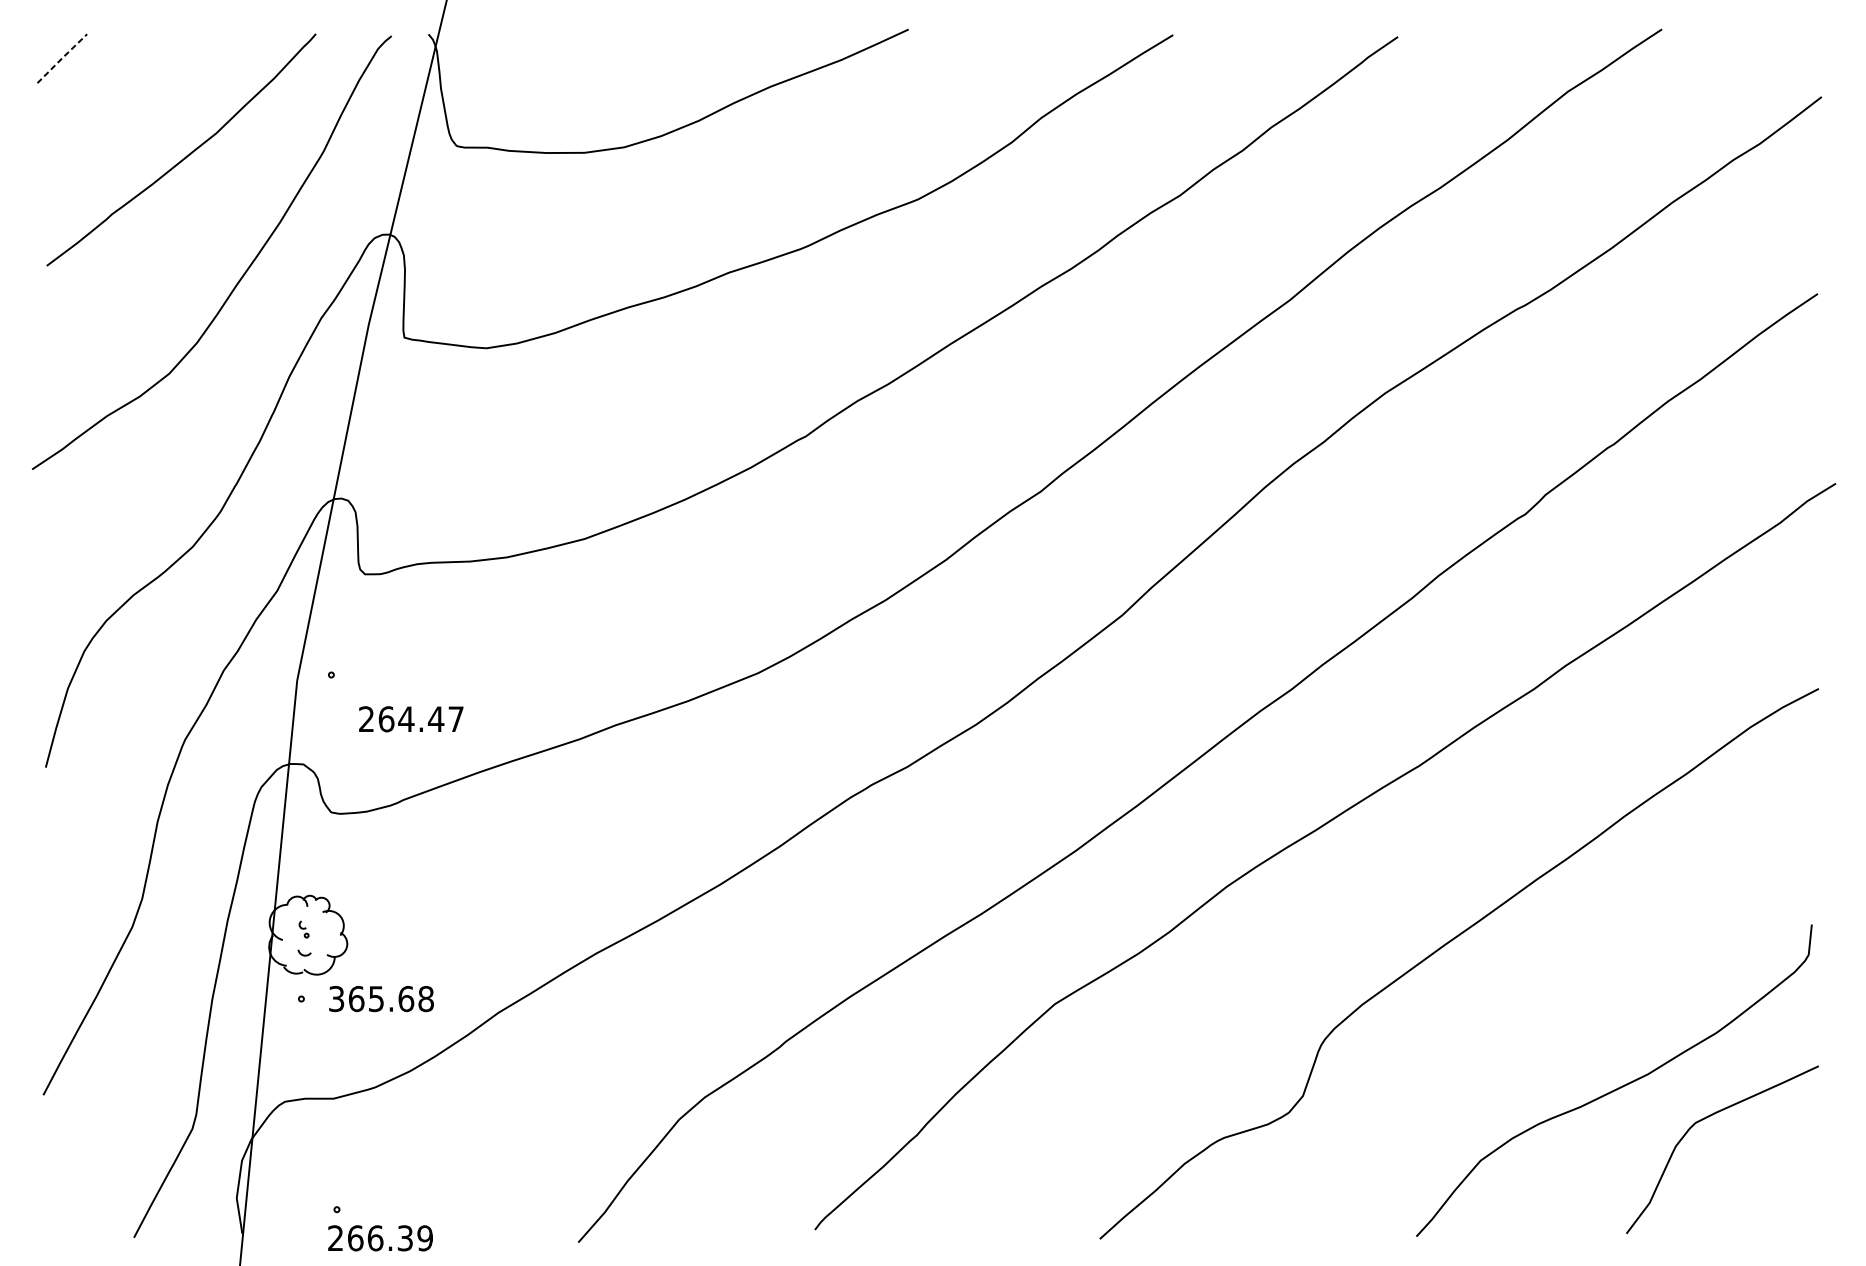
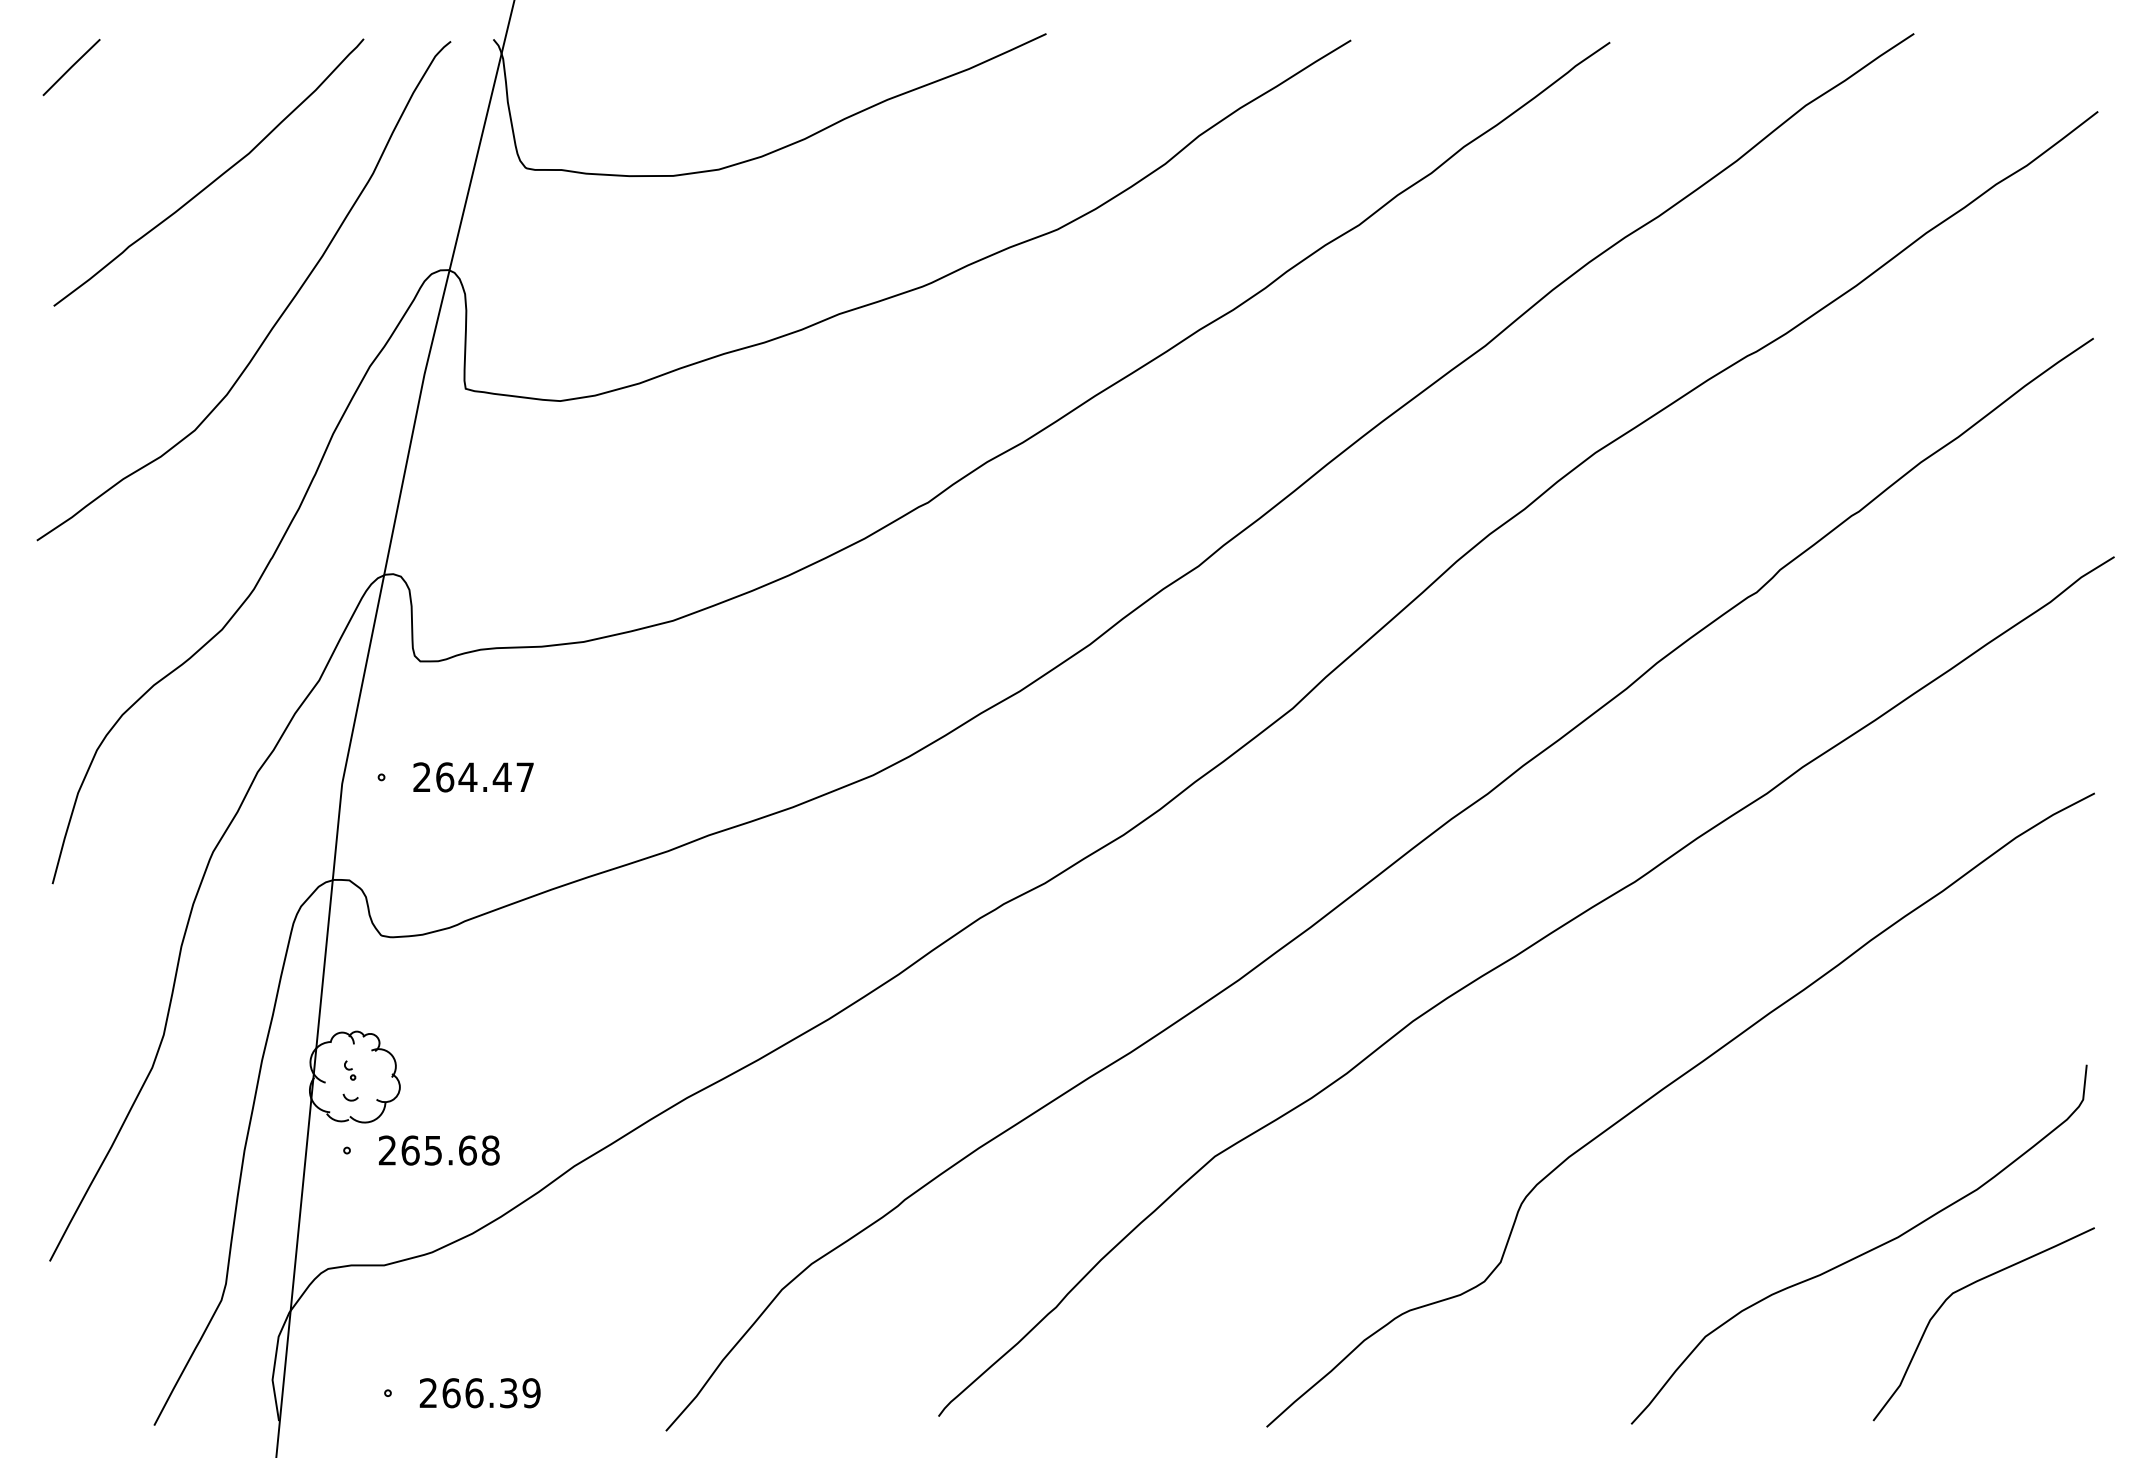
line: (62, 57) -> (71, 66), dashed -> solid
text: (411, 719) -> (473, 777), moved
text: (336, 998) -> (387, 1150), 365.68 -> 265.68
text: (379, 1238) -> (479, 1393), moved

